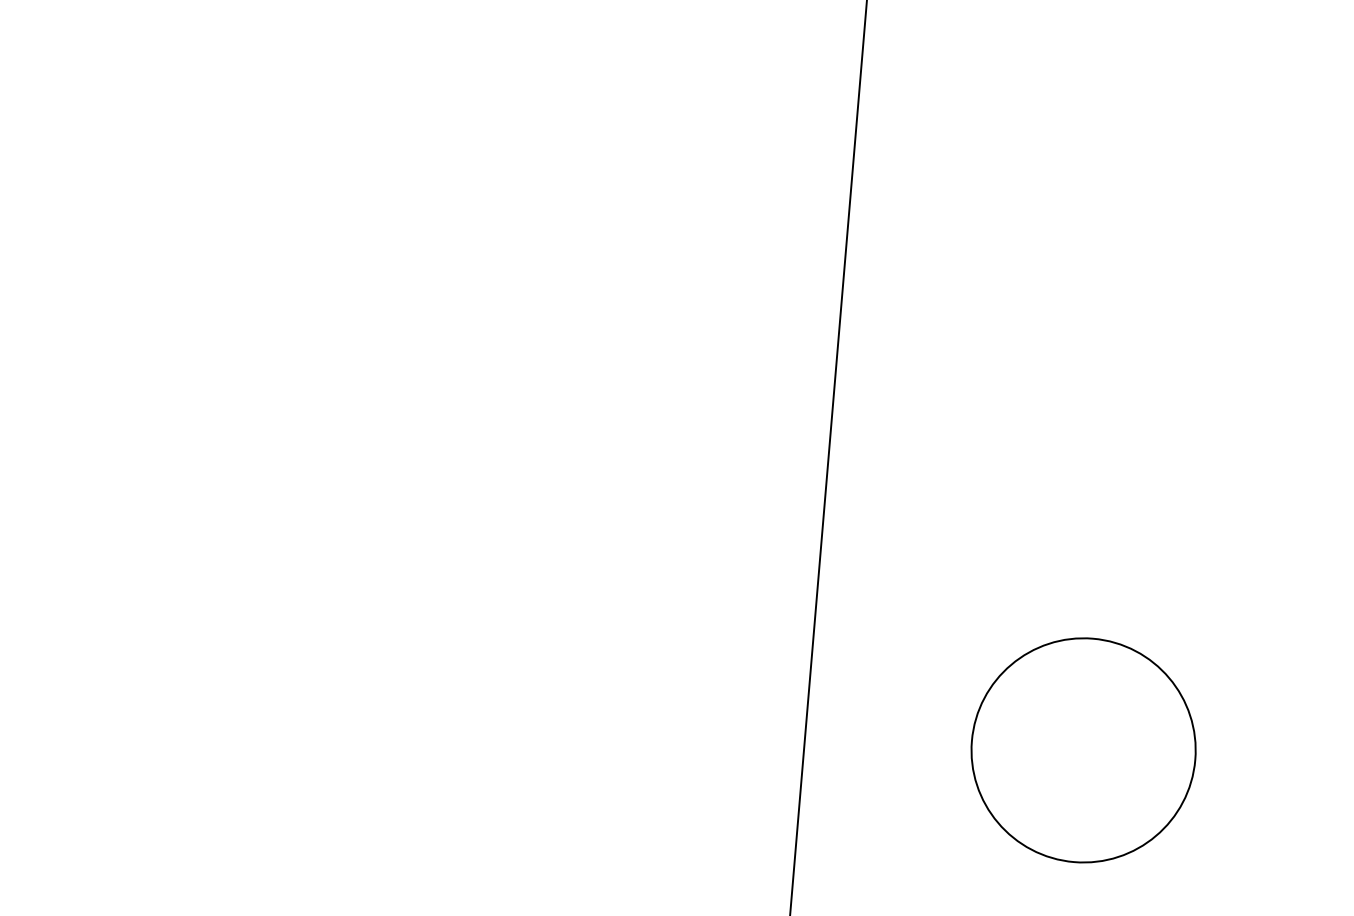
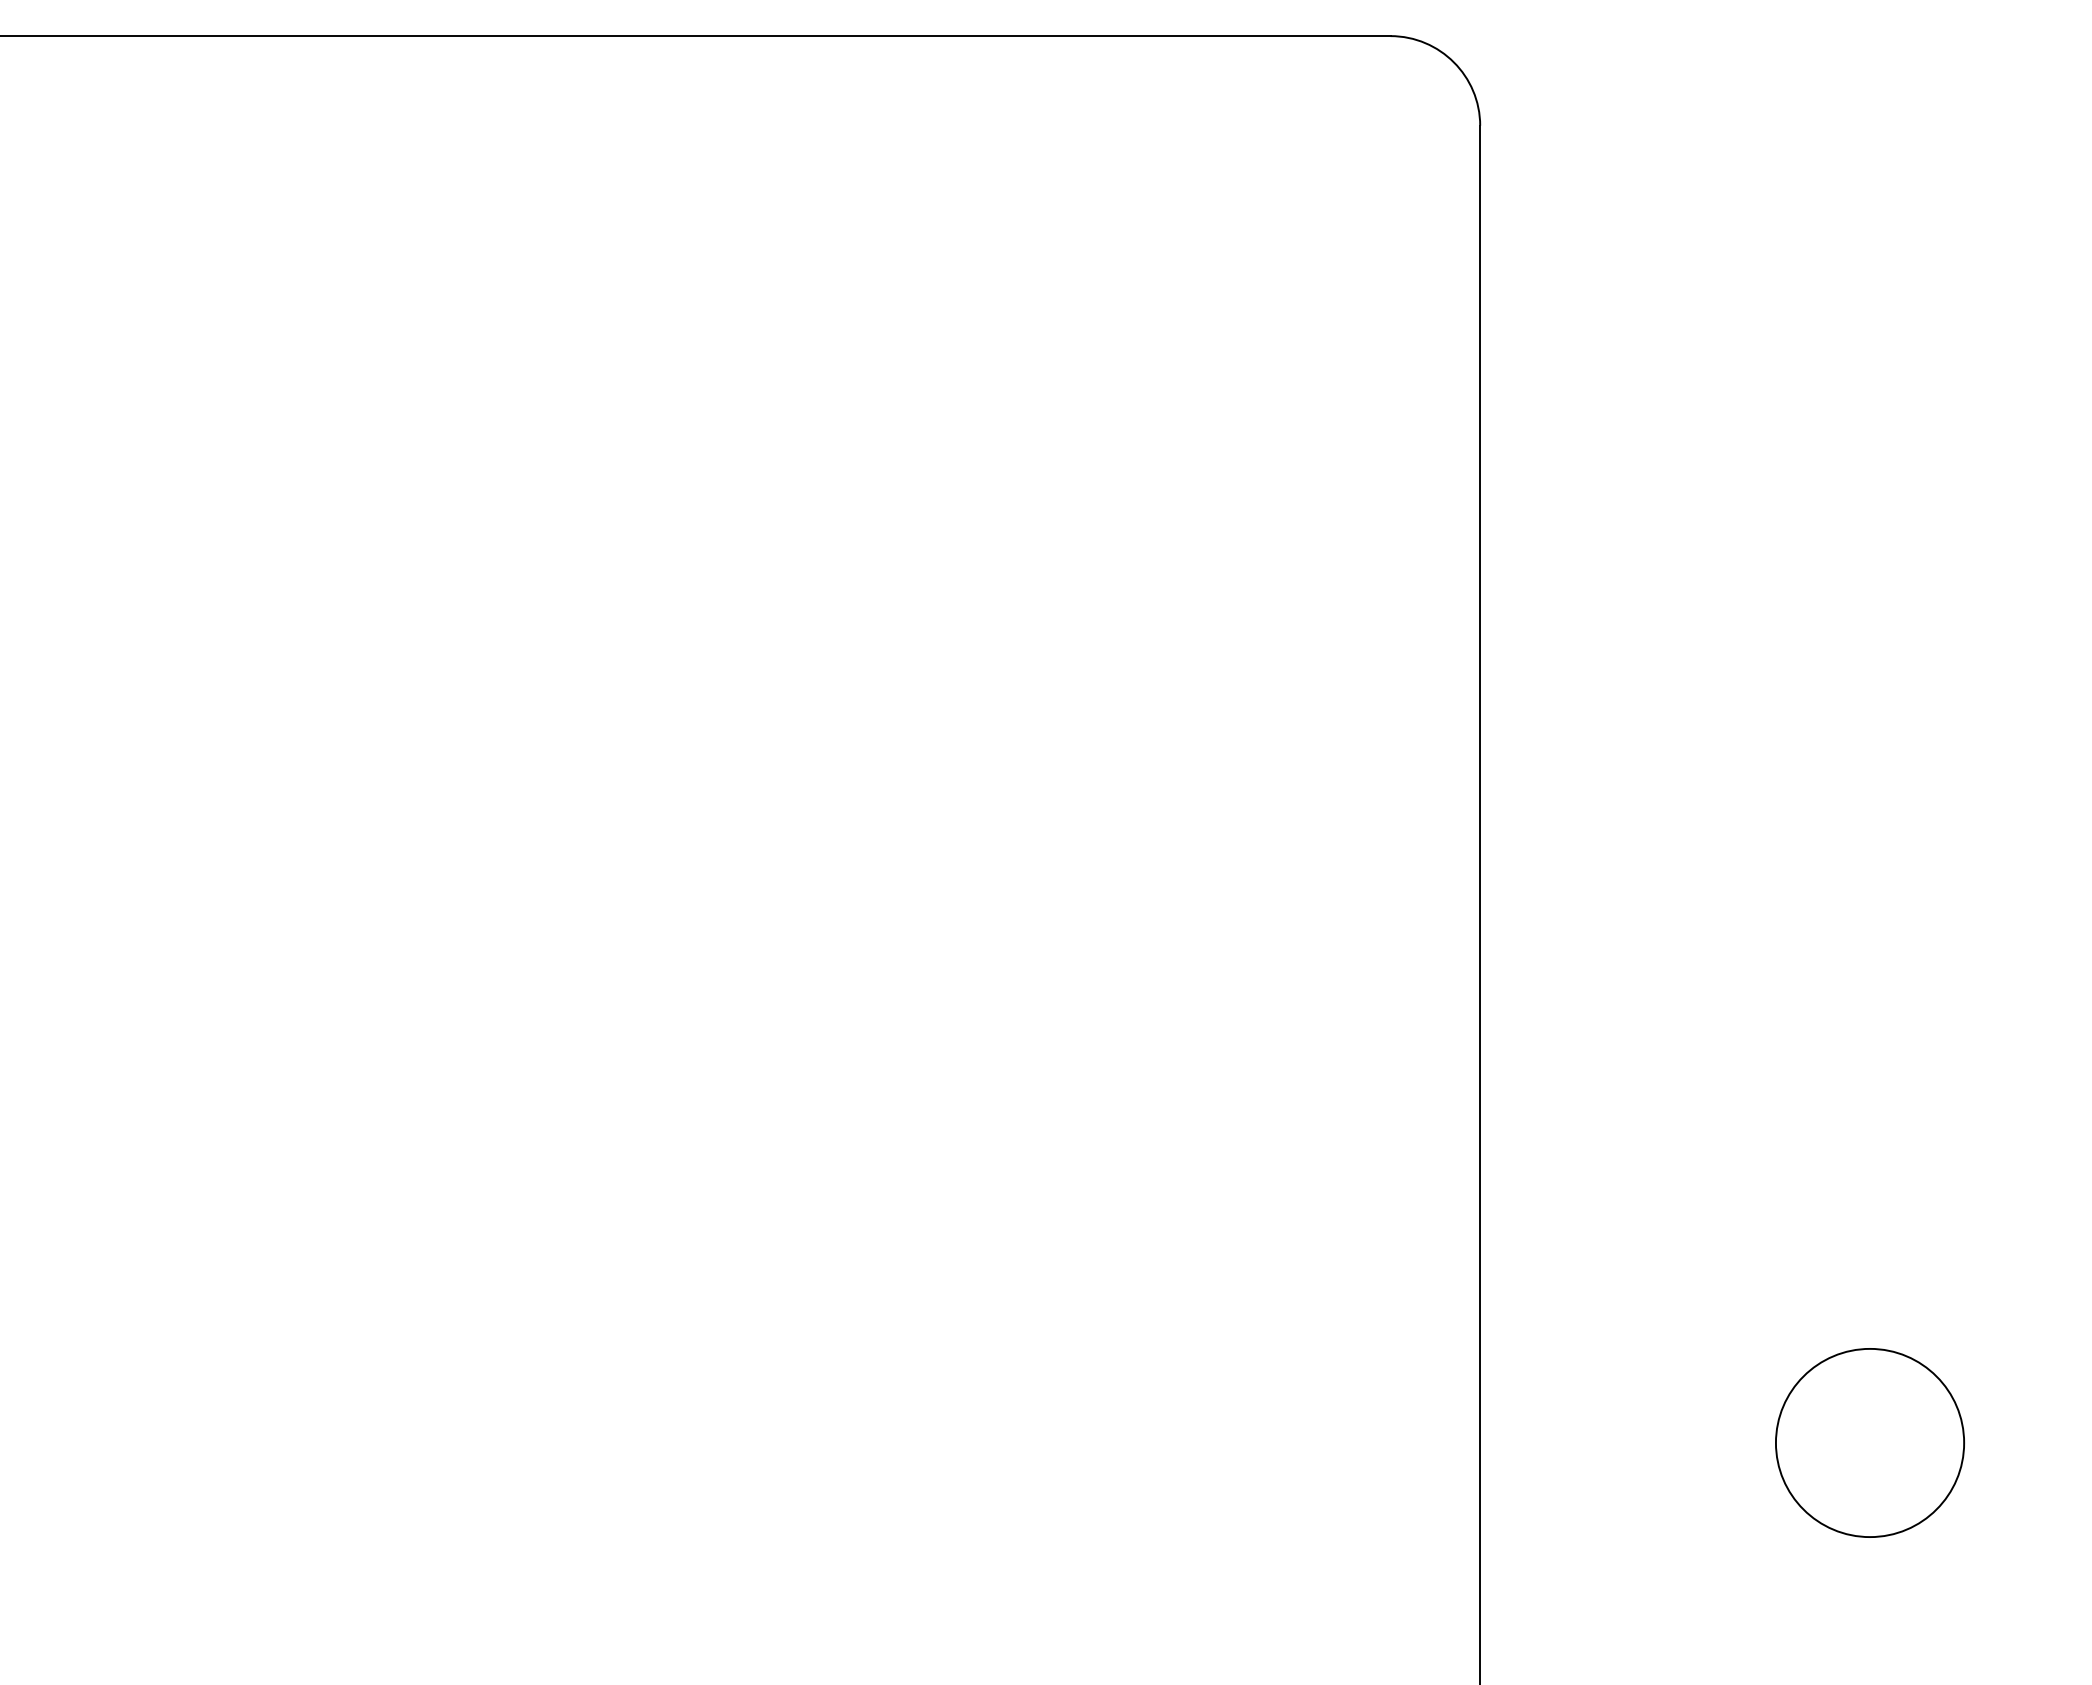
circle: (1083, 750) -> (1869, 1442), size x0.6

